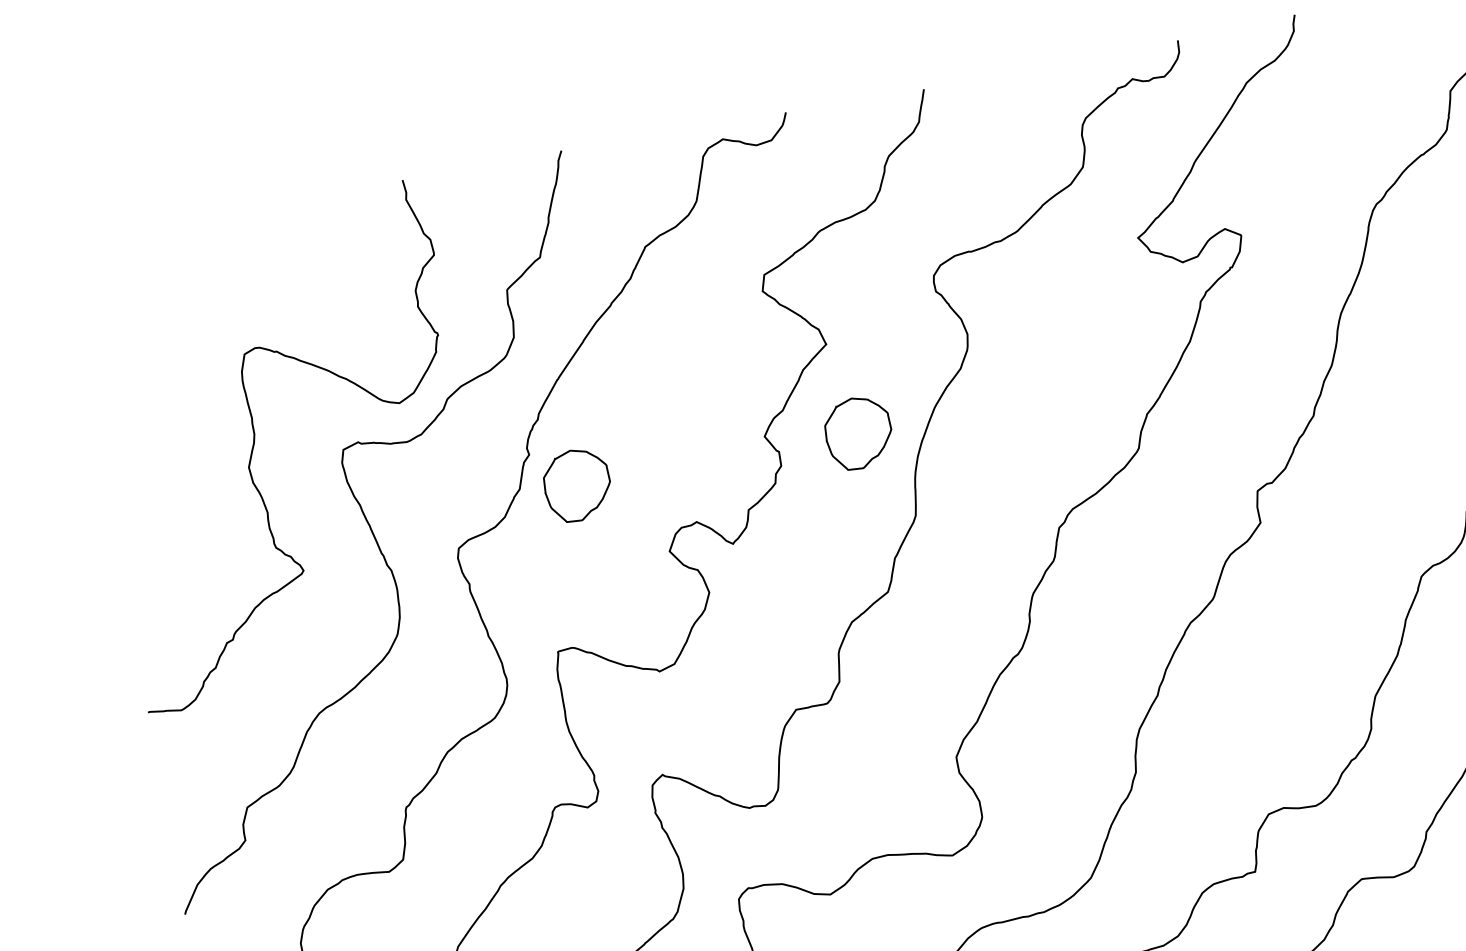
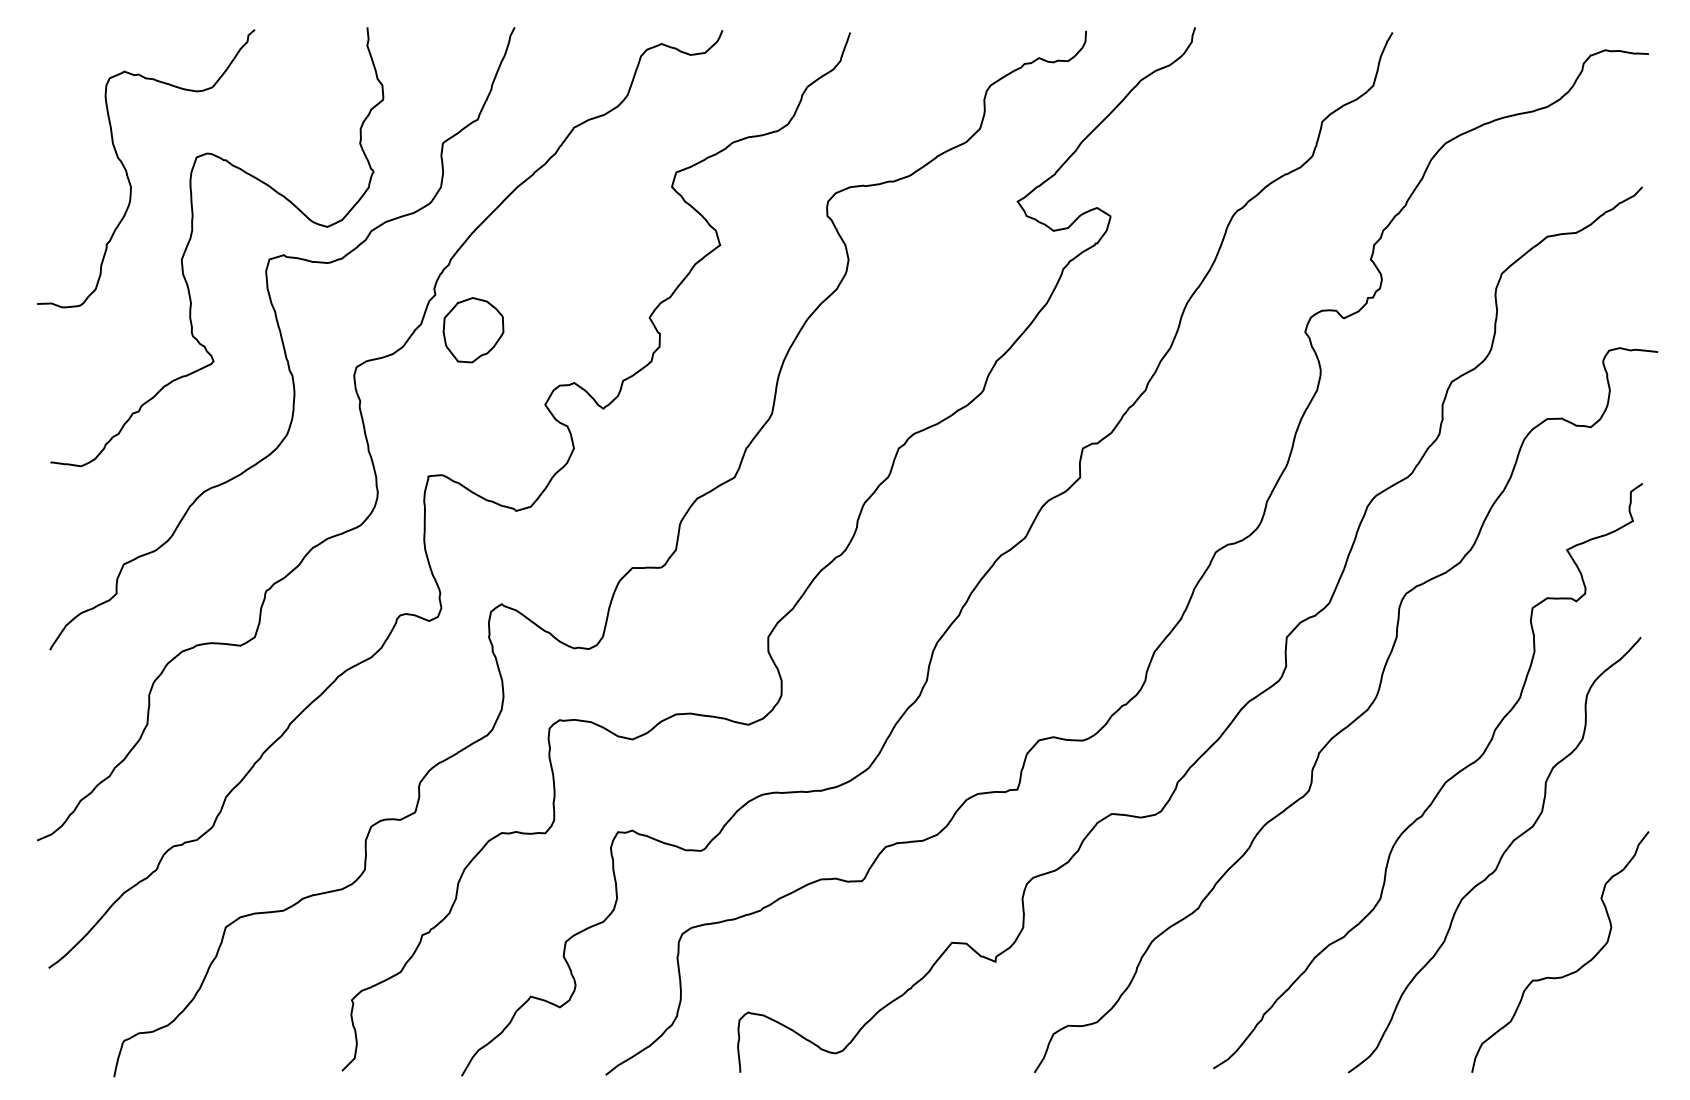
curve: (172, 383) -> (127, 171), added
part: (858, 433) -> (734, 330), removed

